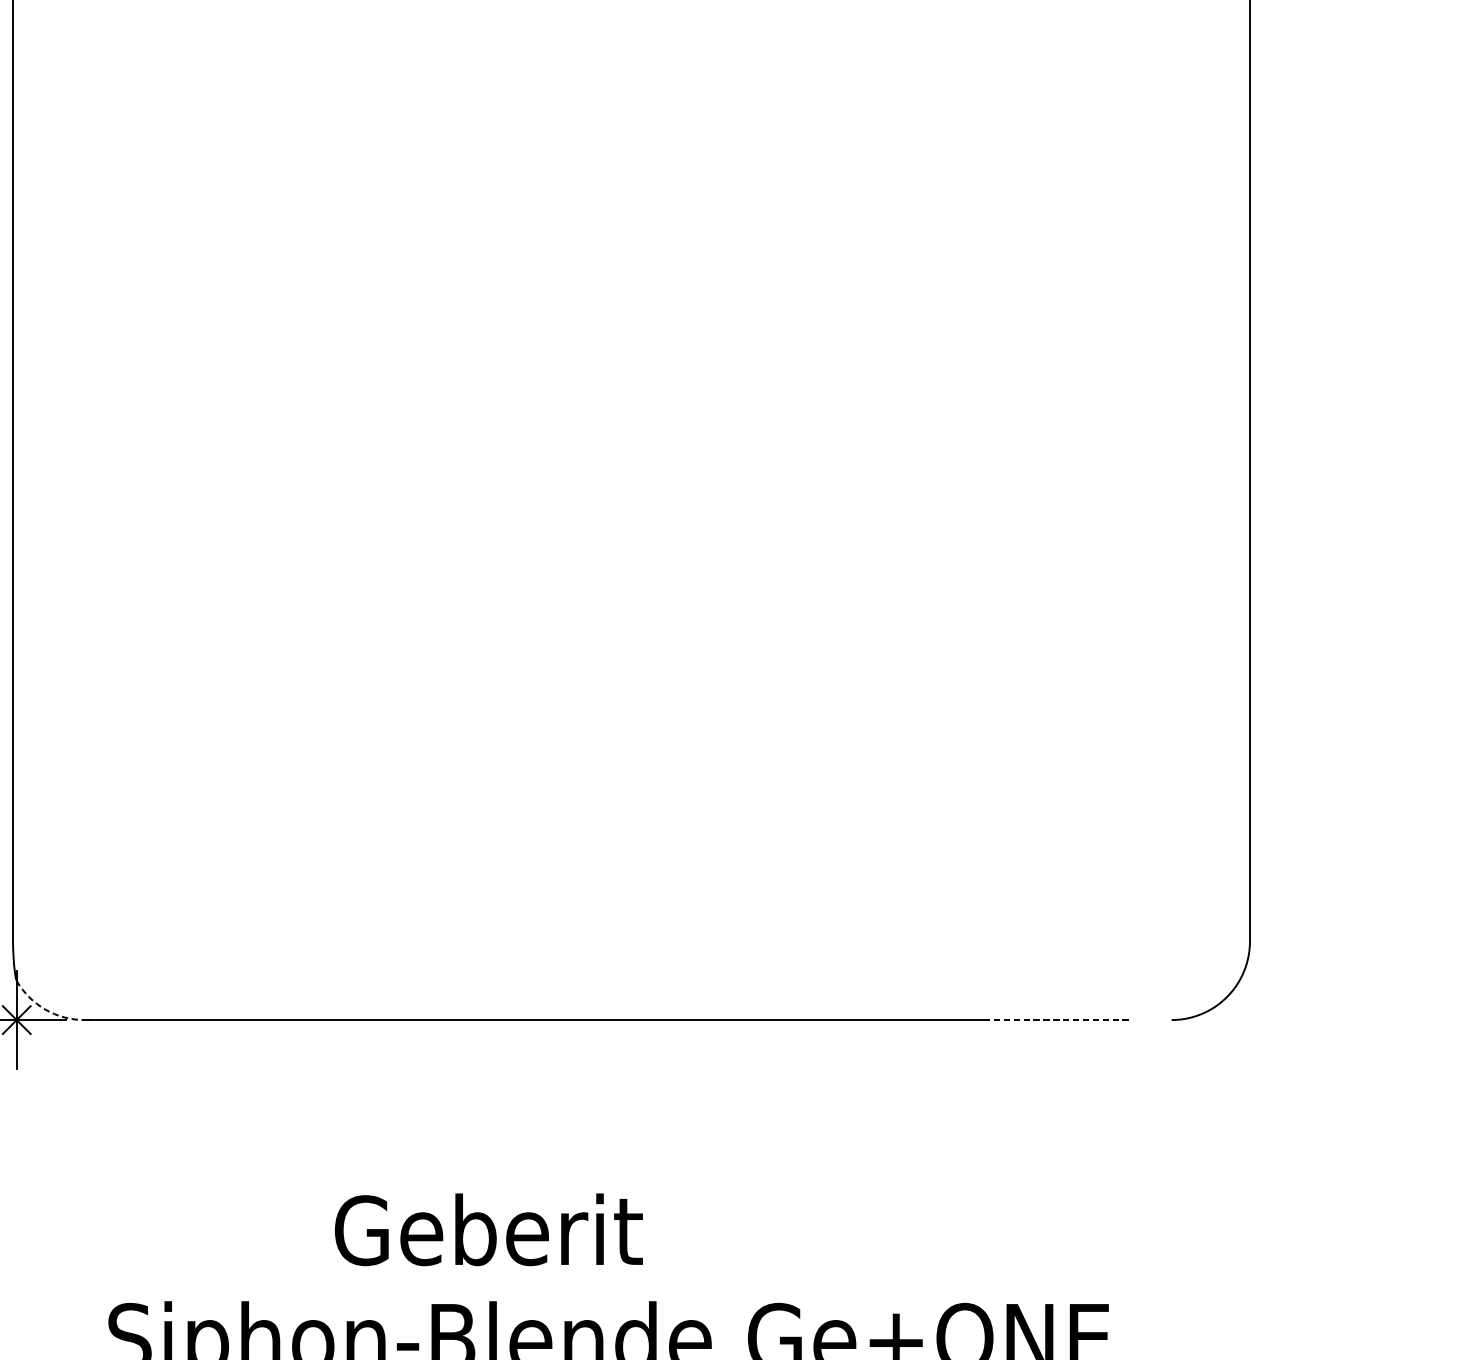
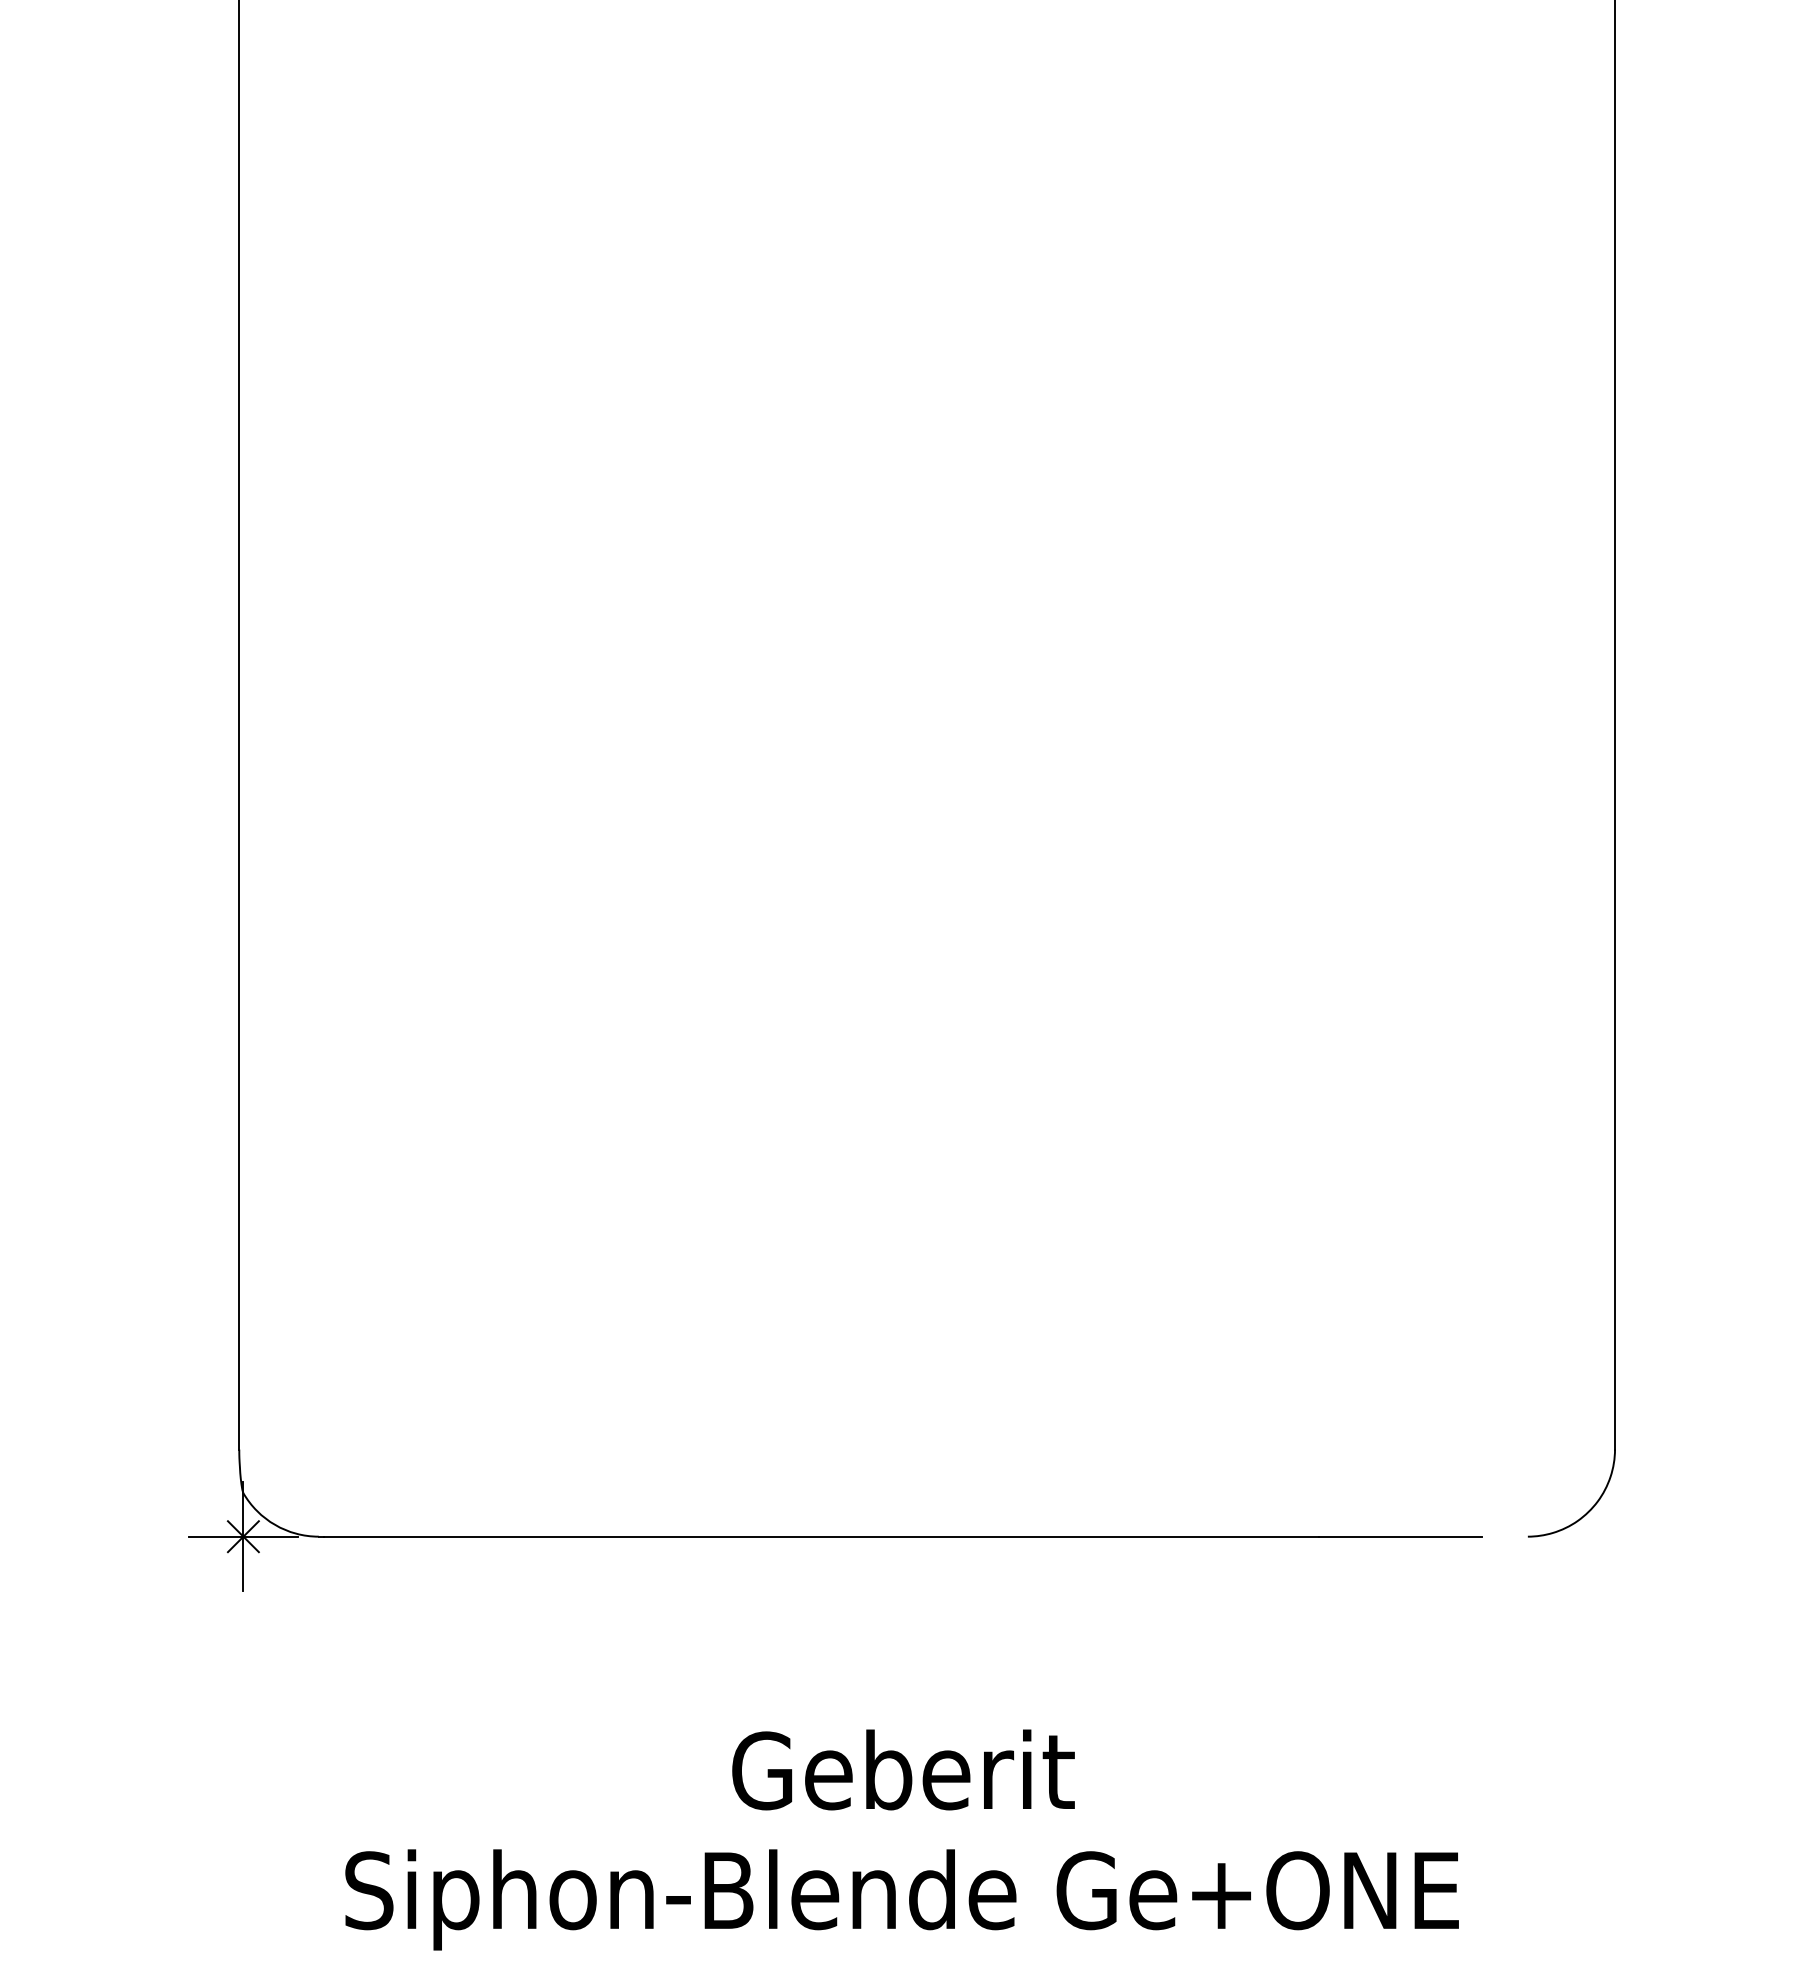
arc: (45, 1009) -> (275, 1524), dashed -> solid
line: (1057, 1019) -> (1400, 1536), dashed -> solid
text: (488, 1229) -> (903, 1769), moved

